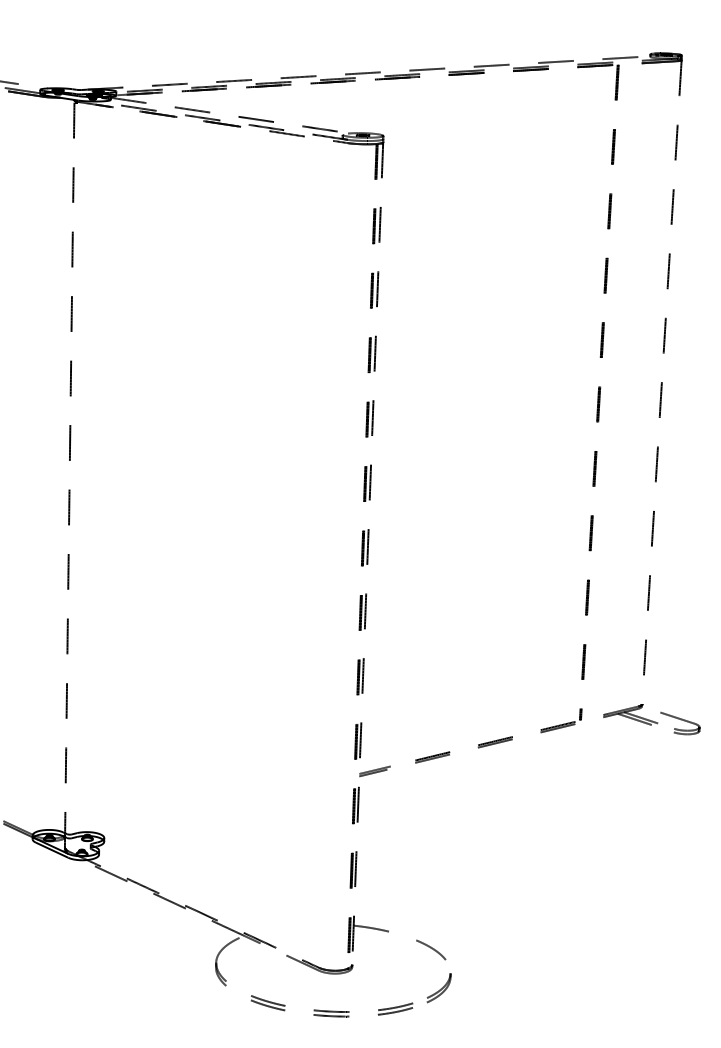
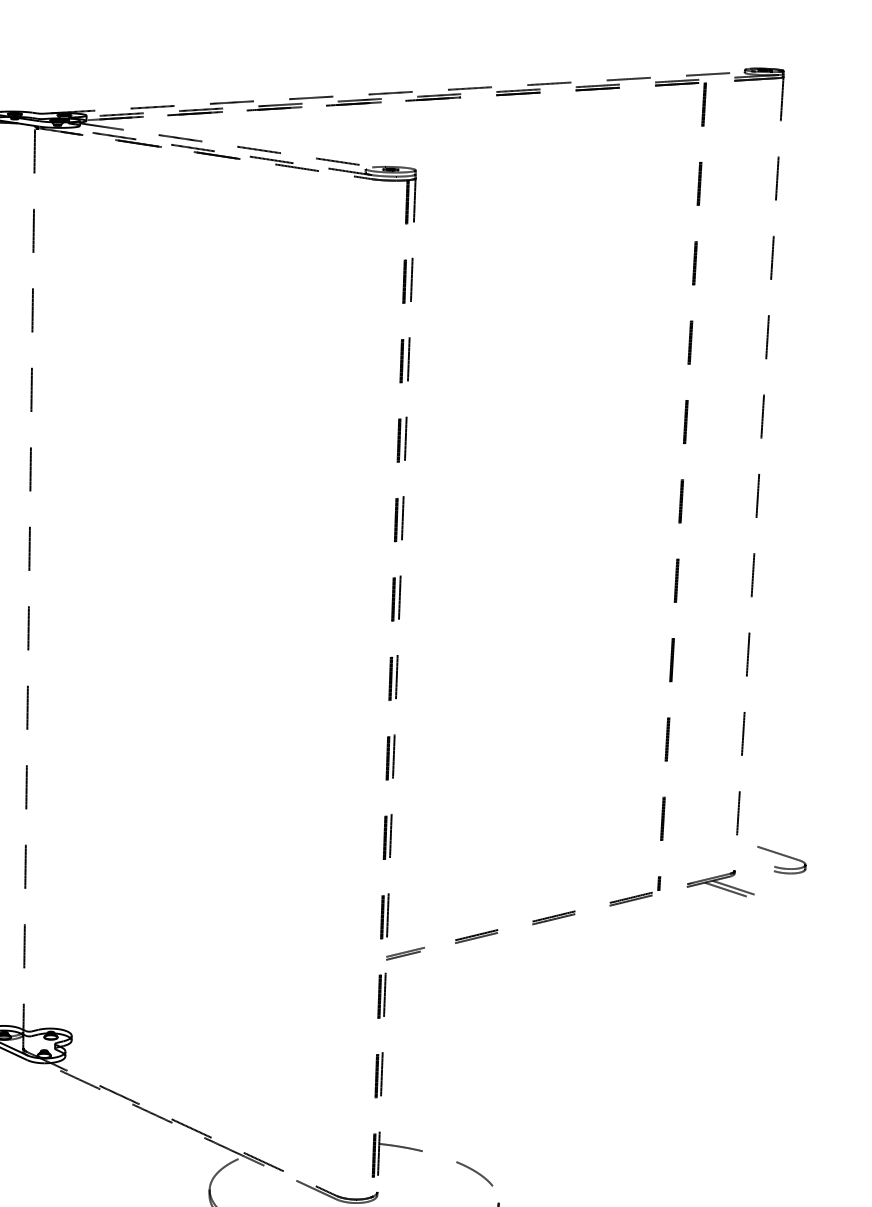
part: (680, 723) -> (782, 860), moved

